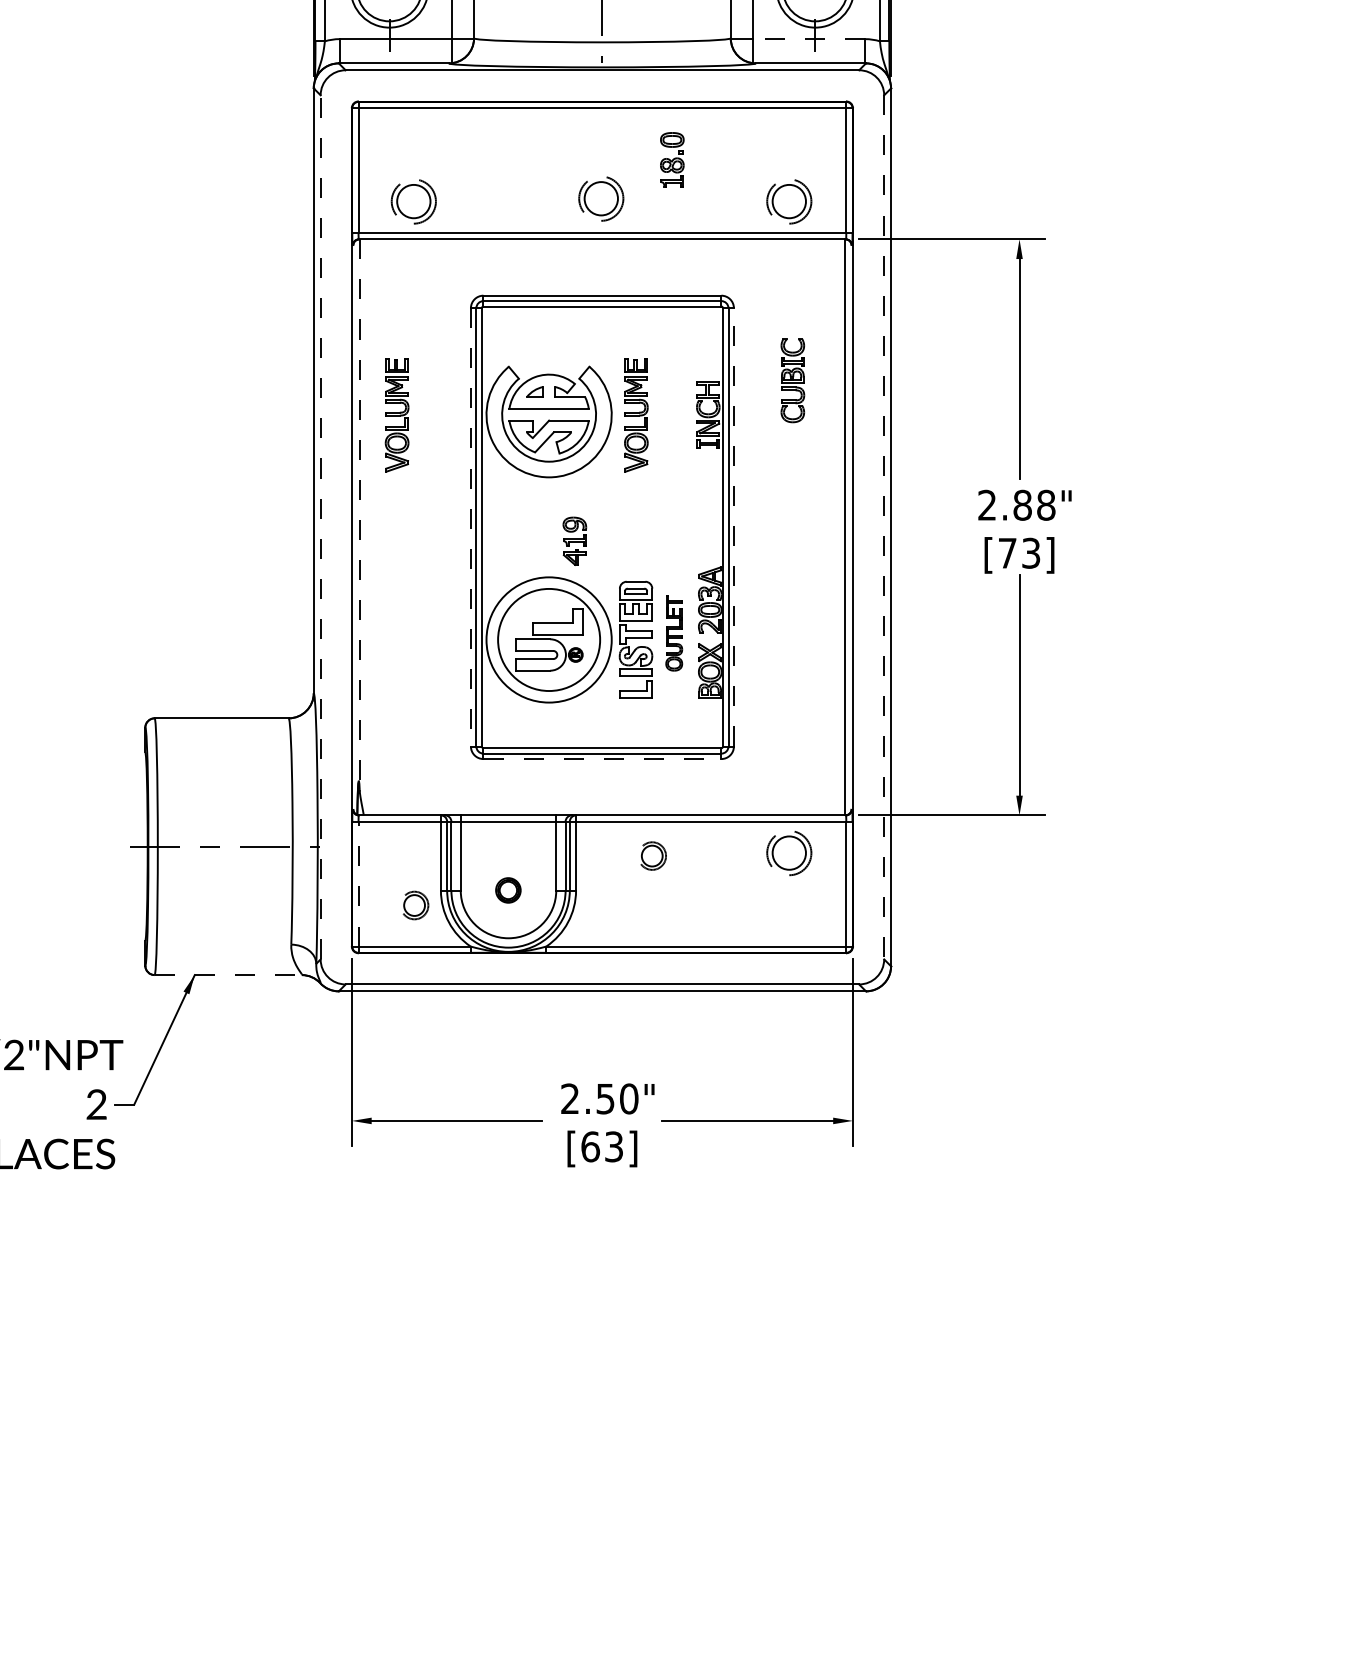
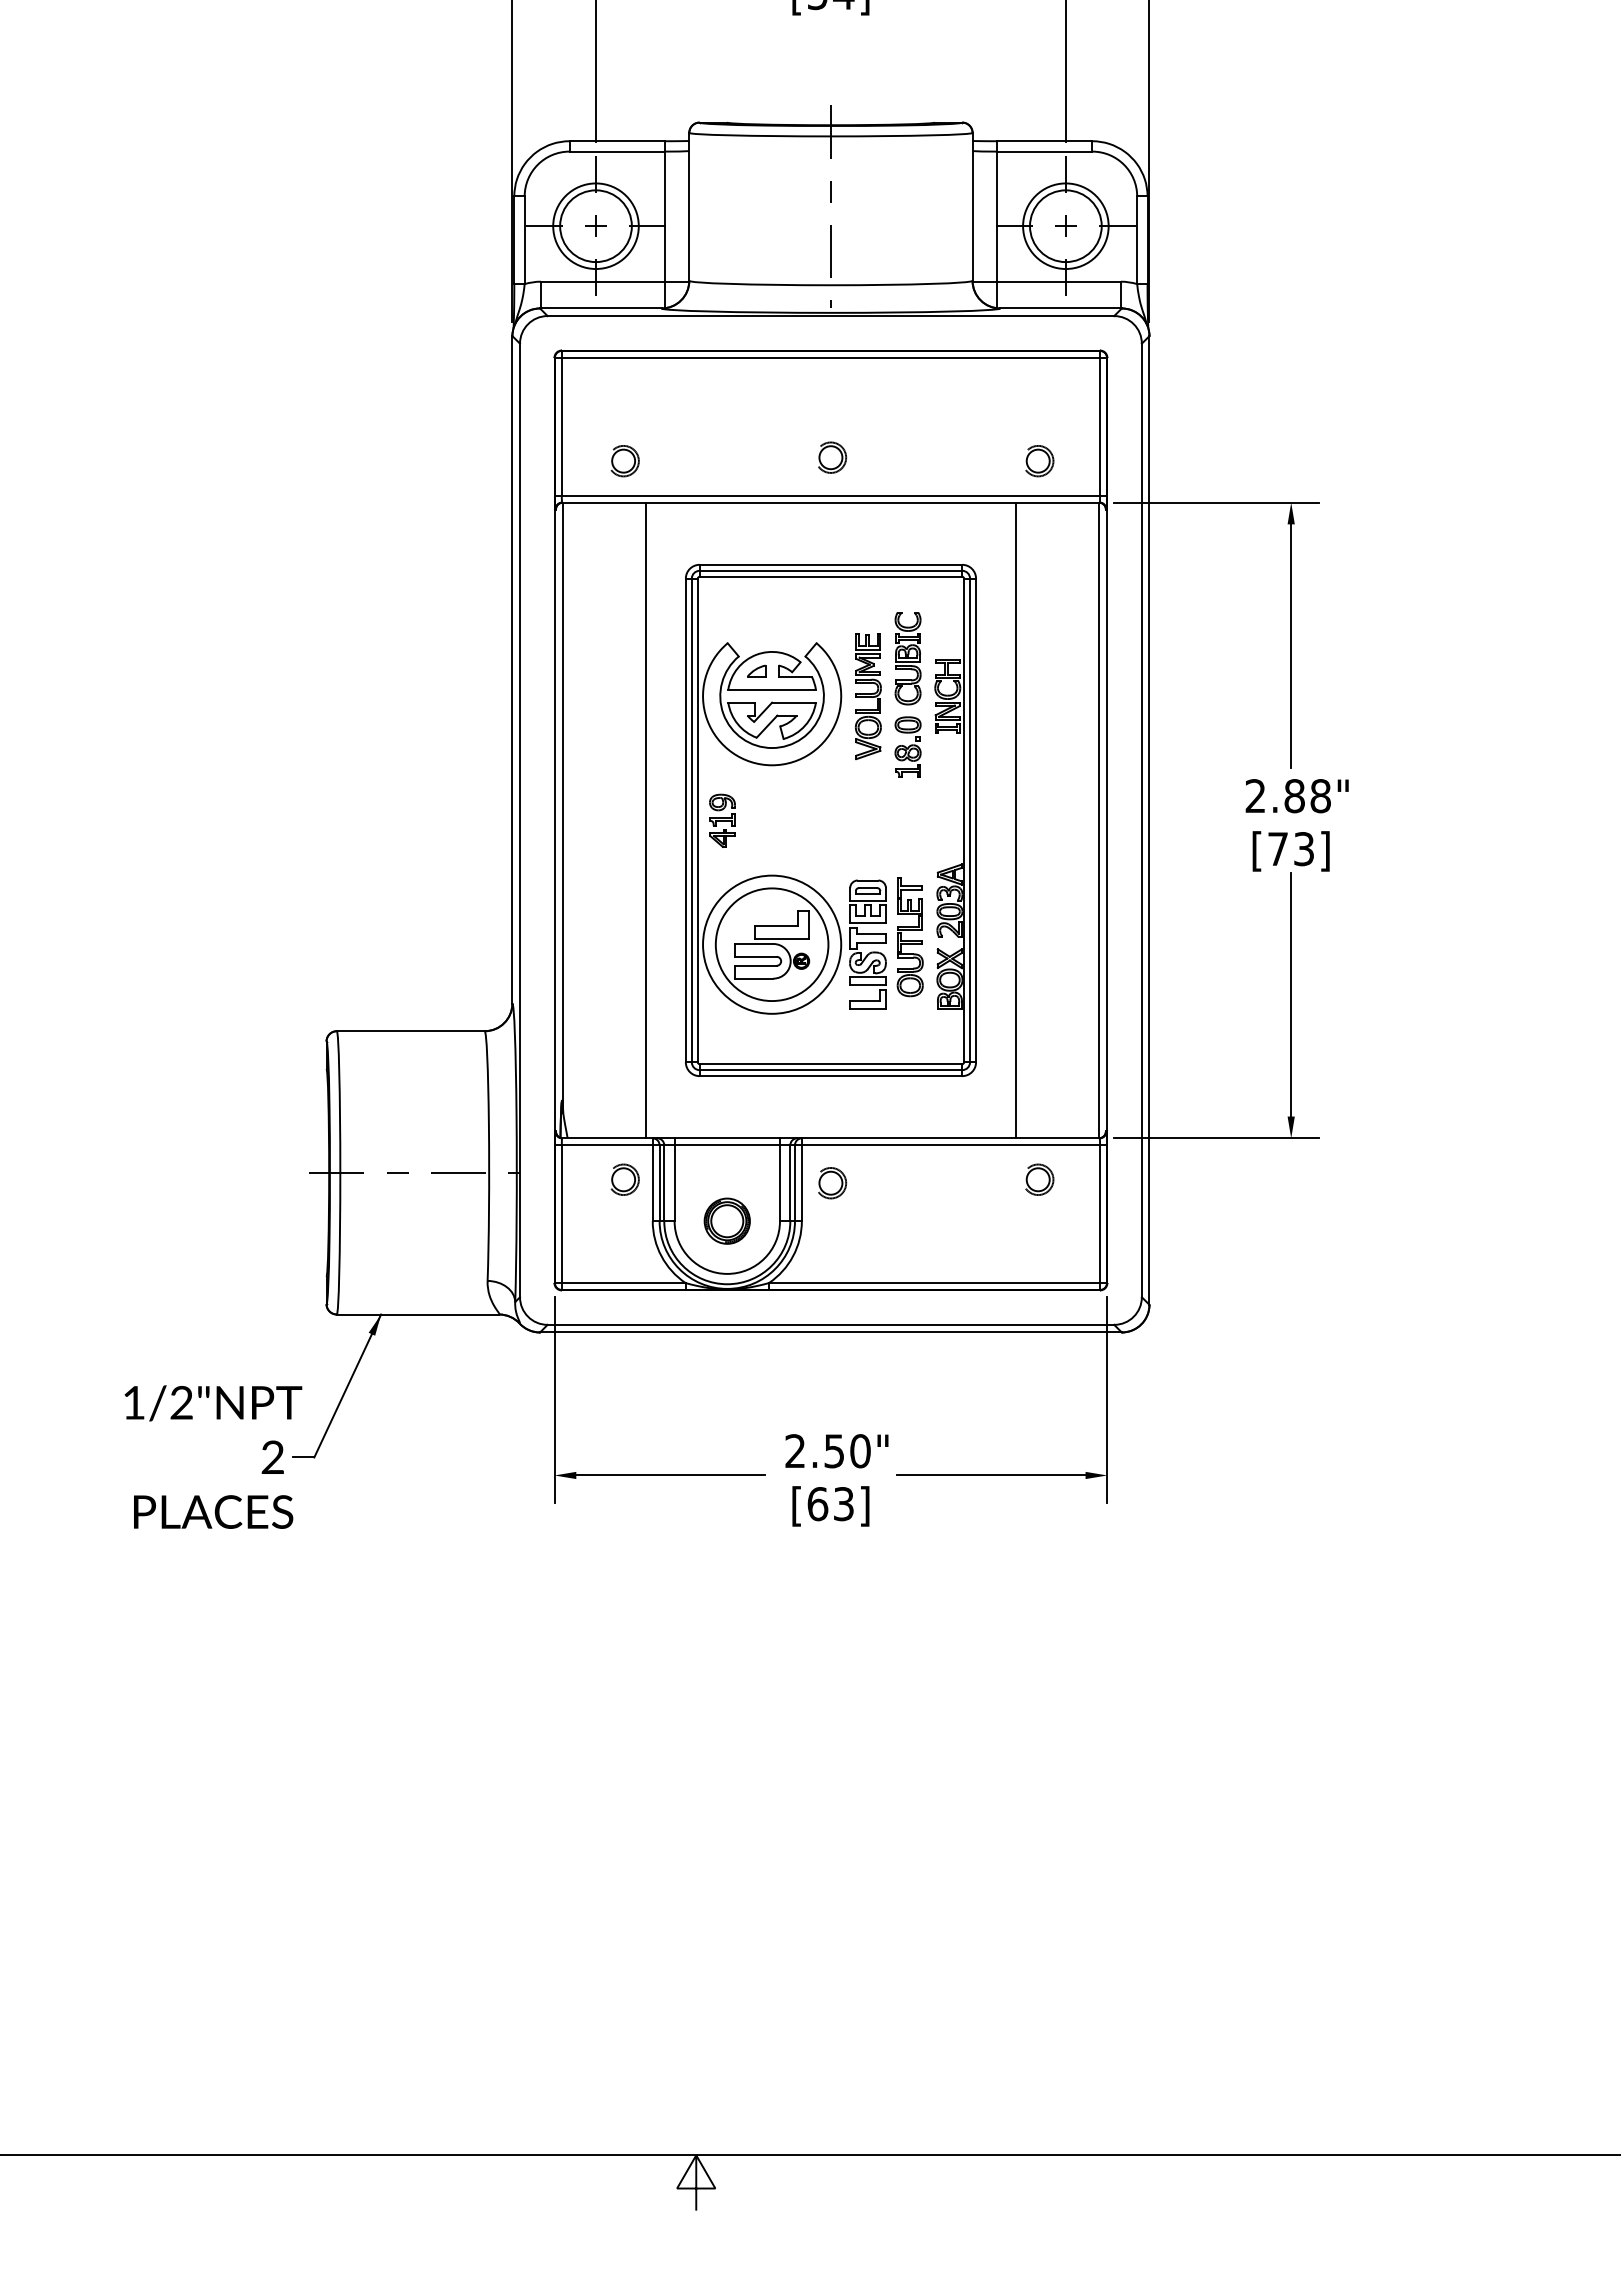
line: (808, 38) -> (1058, 281), dashed -> solid
part: (671, 159) -> (907, 746), moved
part: (603, 198) -> (832, 457), size x0.62
part: (415, 202) -> (624, 461), size x0.62
part: (791, 202) -> (1039, 461), size x0.62
part: (792, 380) -> (907, 658), moved
part: (397, 415) -> (604, 696), removed
line: (360, 514) -> (563, 806), dashed -> solid
line: (321, 527) -> (520, 820), dashed -> solid
line: (435, 527) -> (646, 820), added
line: (470, 527) -> (685, 820), dashed -> solid
line: (734, 527) -> (976, 820), dashed -> solid
line: (769, 527) -> (1015, 820), added
line: (883, 527) -> (1141, 820), dashed -> solid
part: (574, 540) -> (722, 820), moved
part: (673, 633) -> (909, 937), size x1.43
line: (602, 759) -> (831, 1076), dashed -> solid
part: (791, 852) -> (1039, 1179), size x0.62
part: (653, 856) -> (832, 1183), moved
line: (358, 884) -> (561, 1214), dashed -> solid
part: (507, 889) -> (726, 1220), size x1.67
part: (415, 905) -> (624, 1179), moved
line: (228, 975) -> (418, 1314), dashed -> solid

